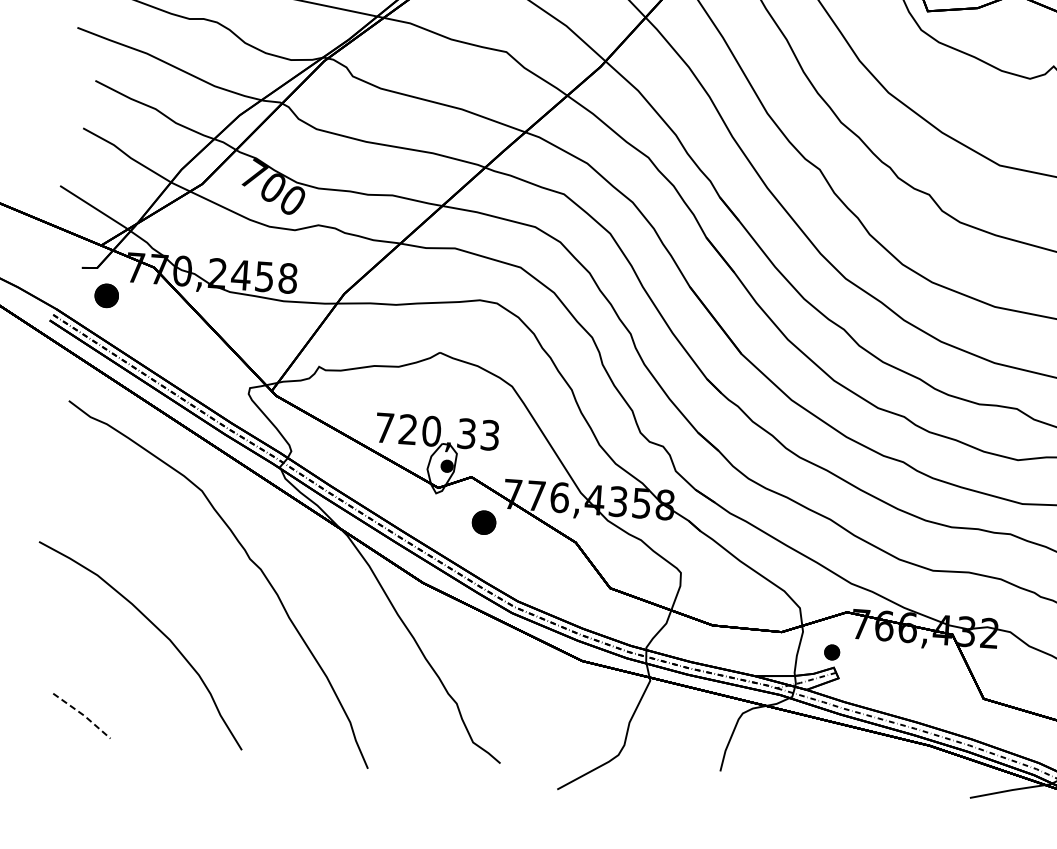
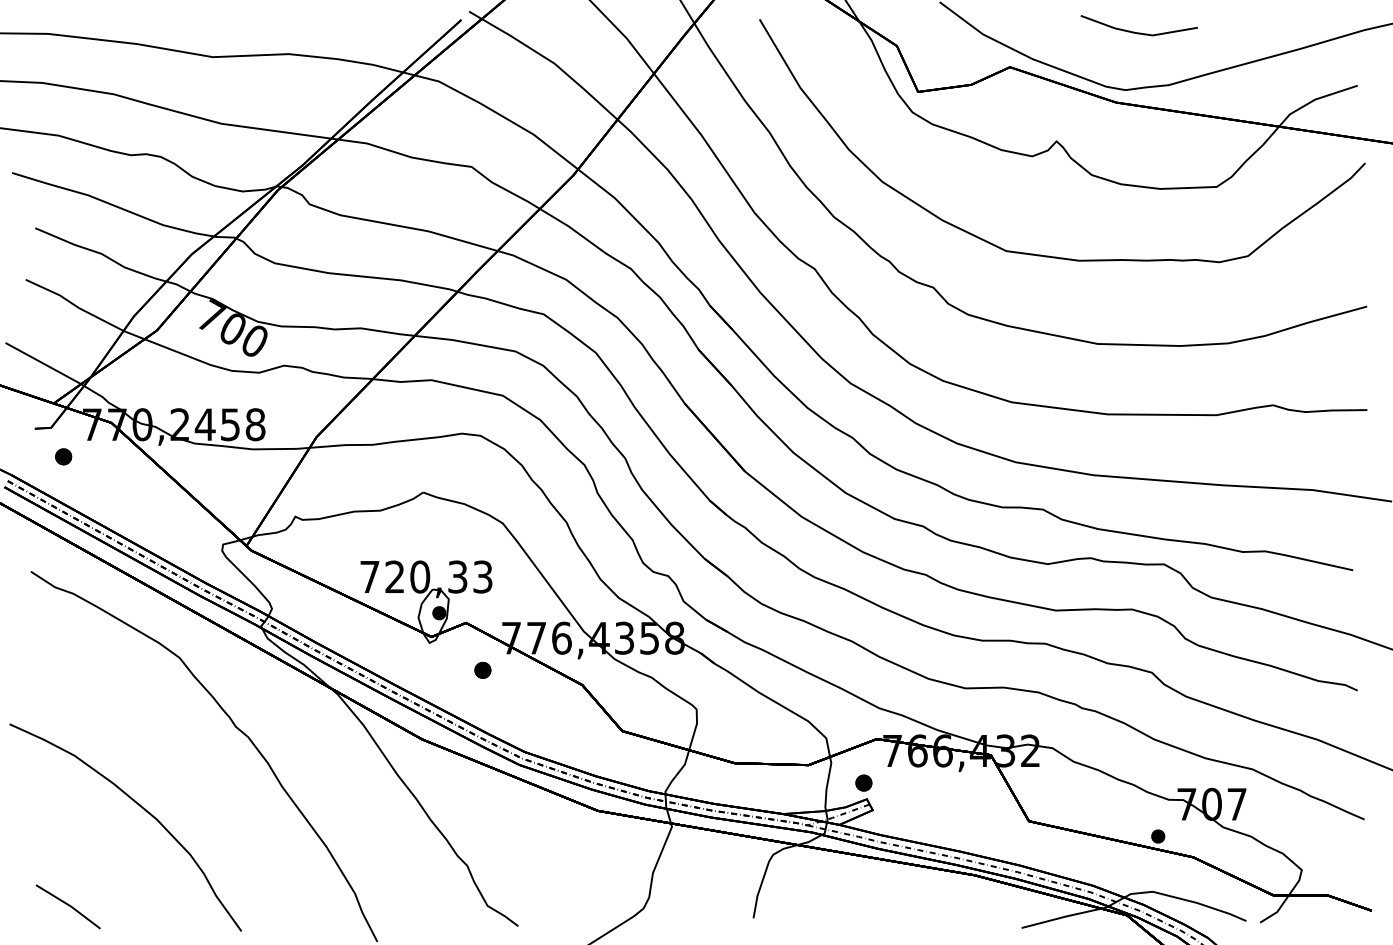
part: (106, 295) -> (63, 456), size x0.62
part: (483, 521) -> (482, 669), size x0.62
line: (84, 714) -> (70, 905), dashed -> solid

